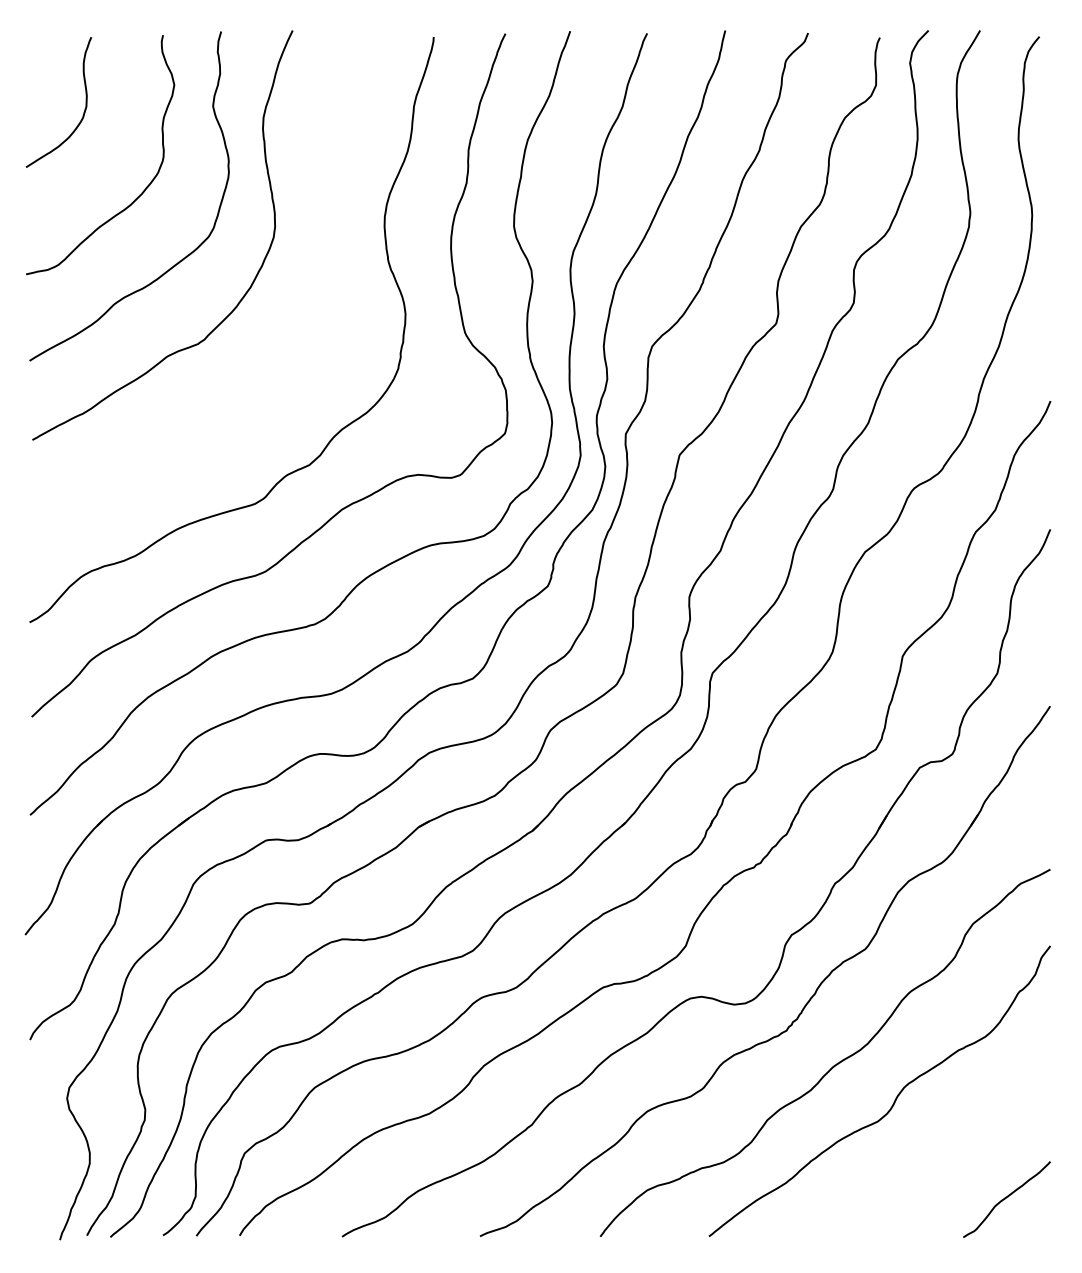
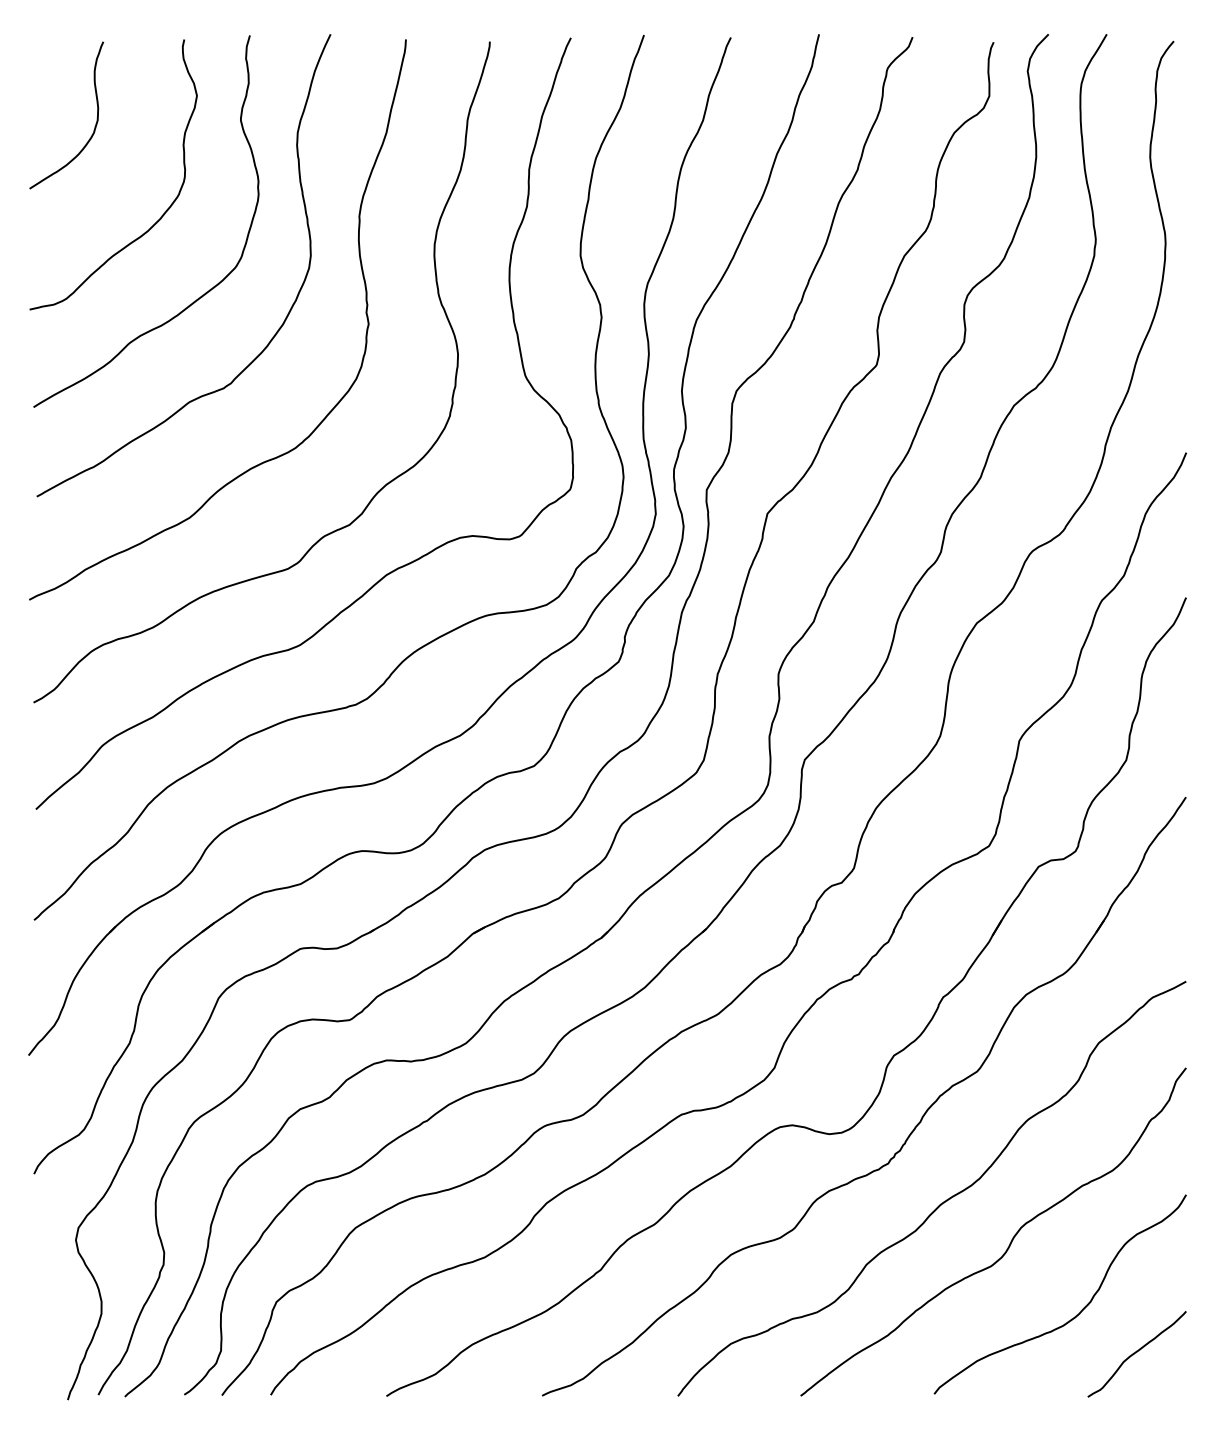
curve: (289, 366) -> (327, 413), added
curve: (950, 1166) -> (1073, 1316), added

